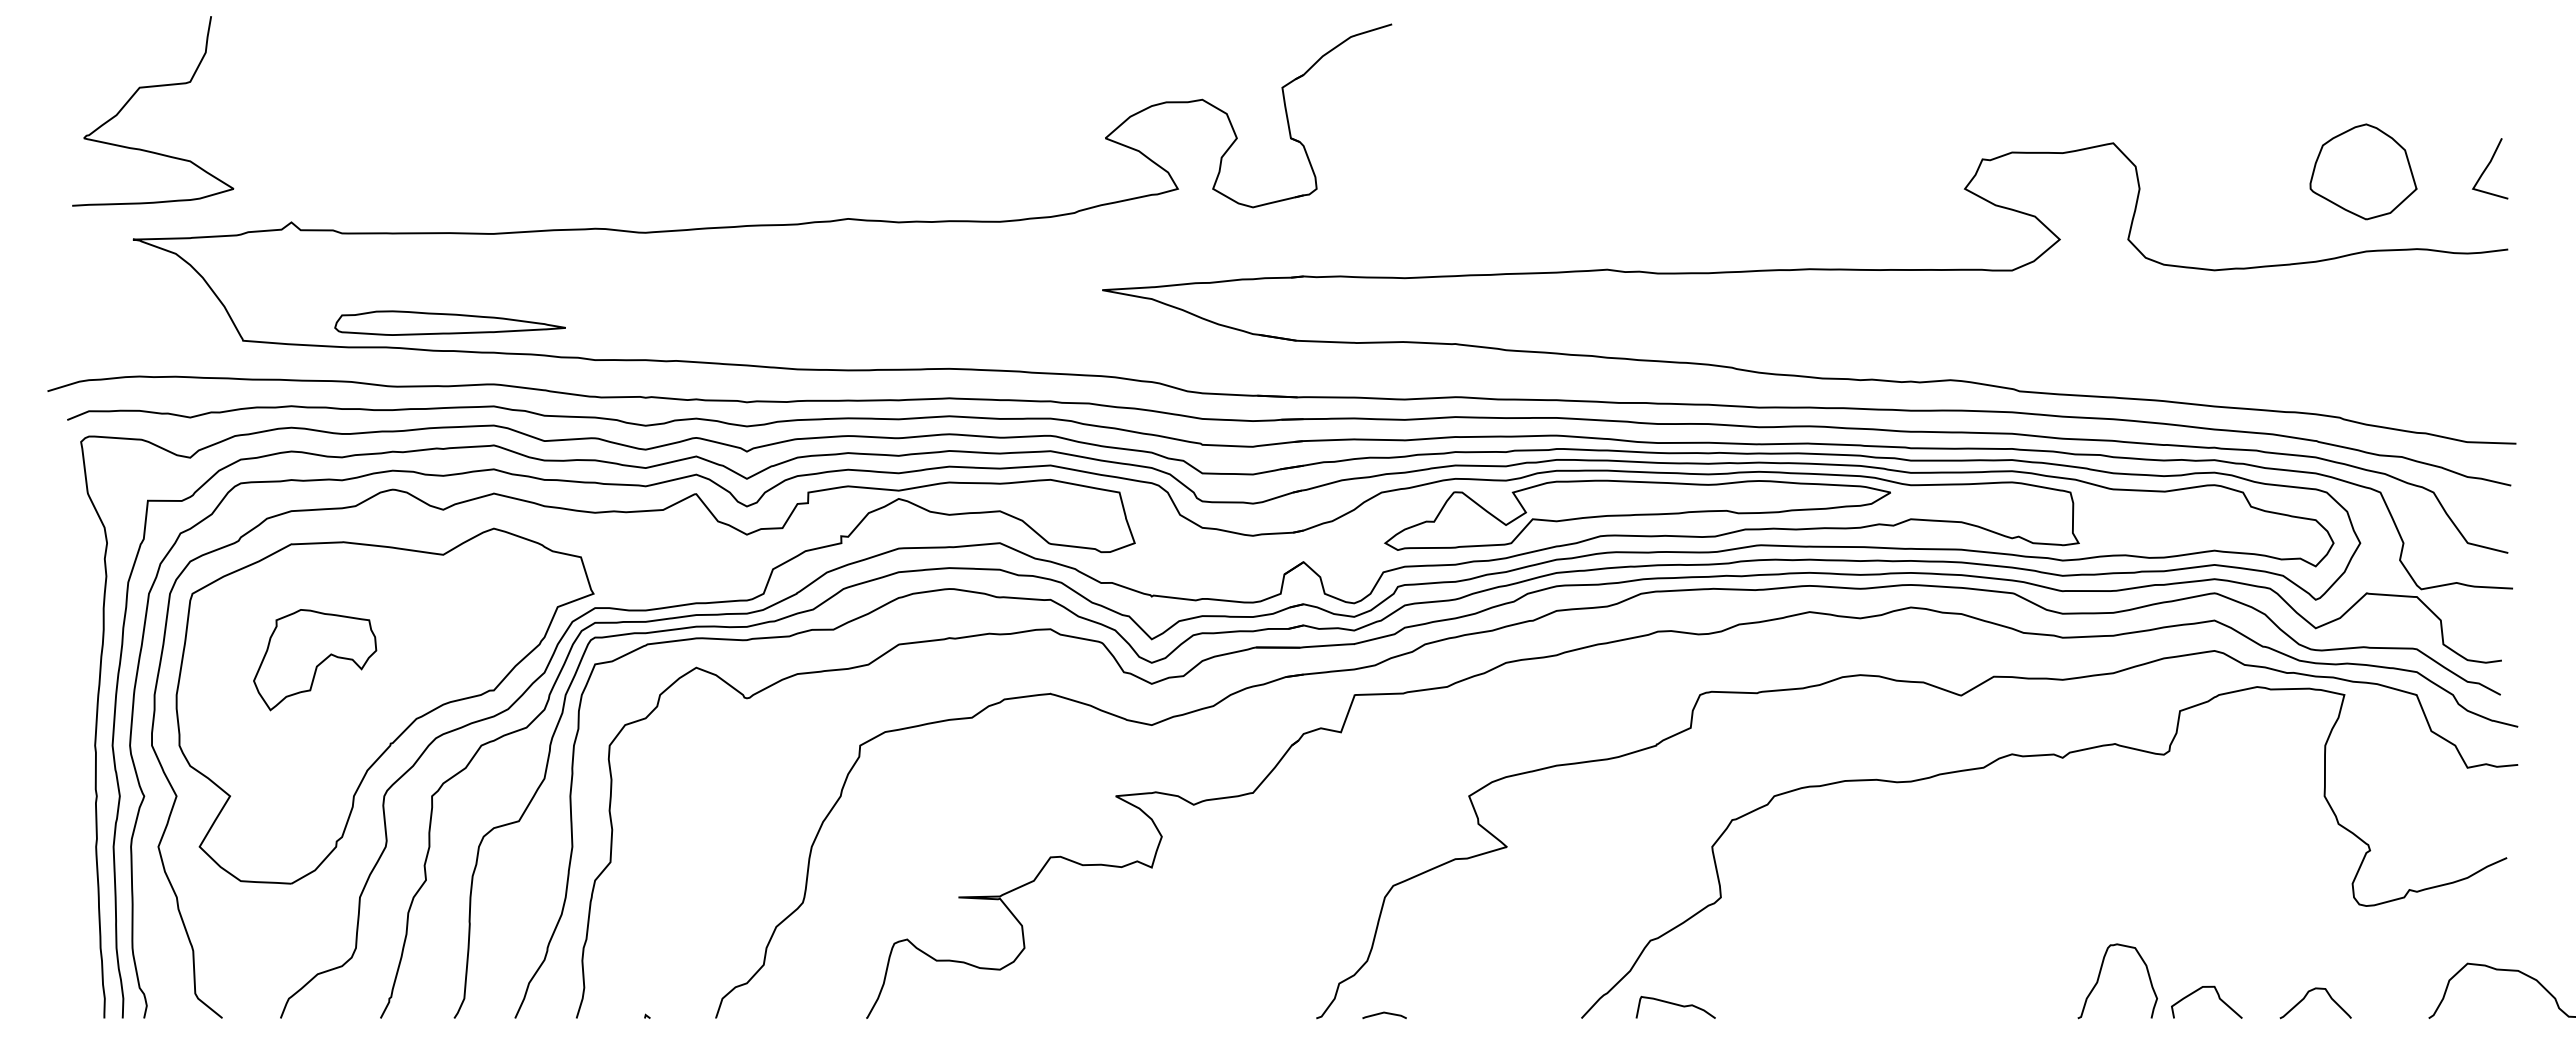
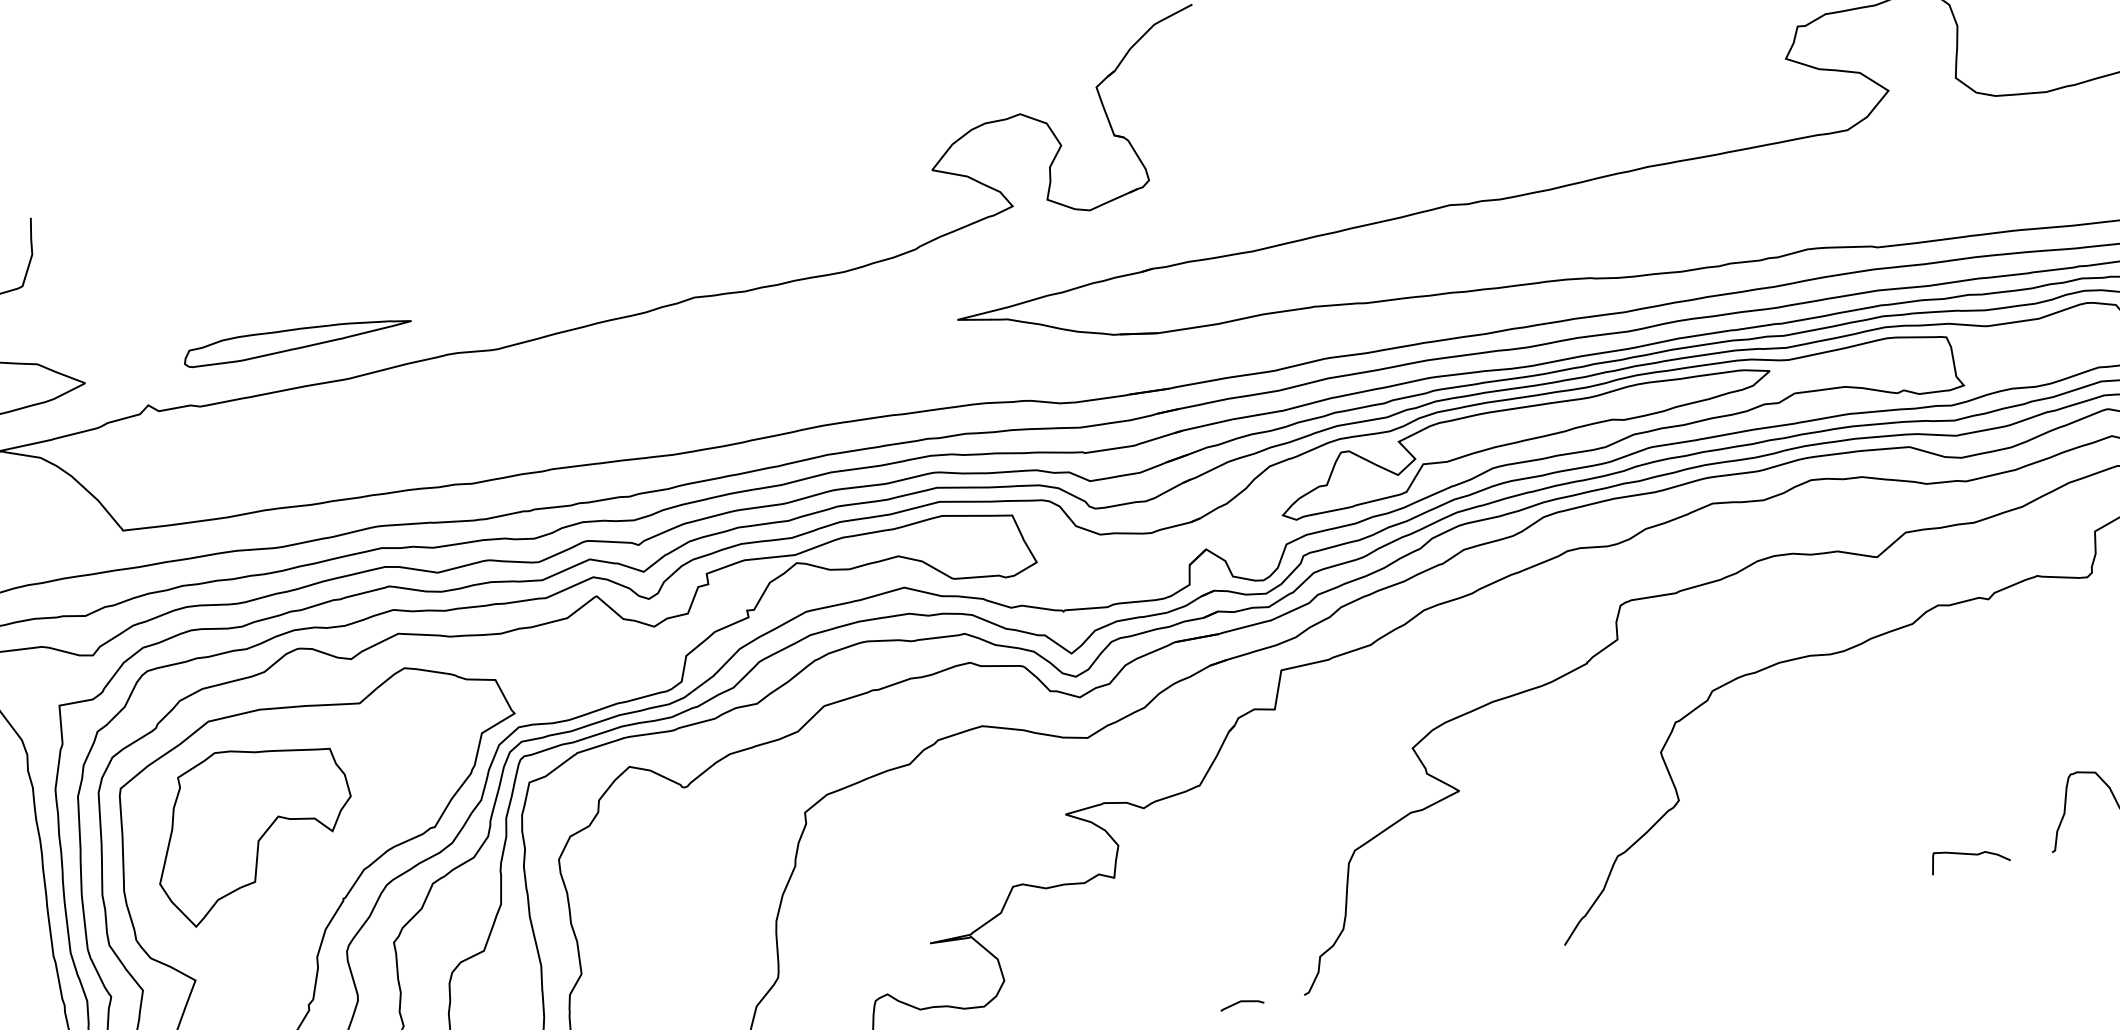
part: (449, 322) -> (296, 337), moved
part: (314, 659) -> (252, 830), size x1.67
curve: (1675, 1005) -> (1968, 855), moved
line: (1384, 1013) -> (1241, 1002), moved

